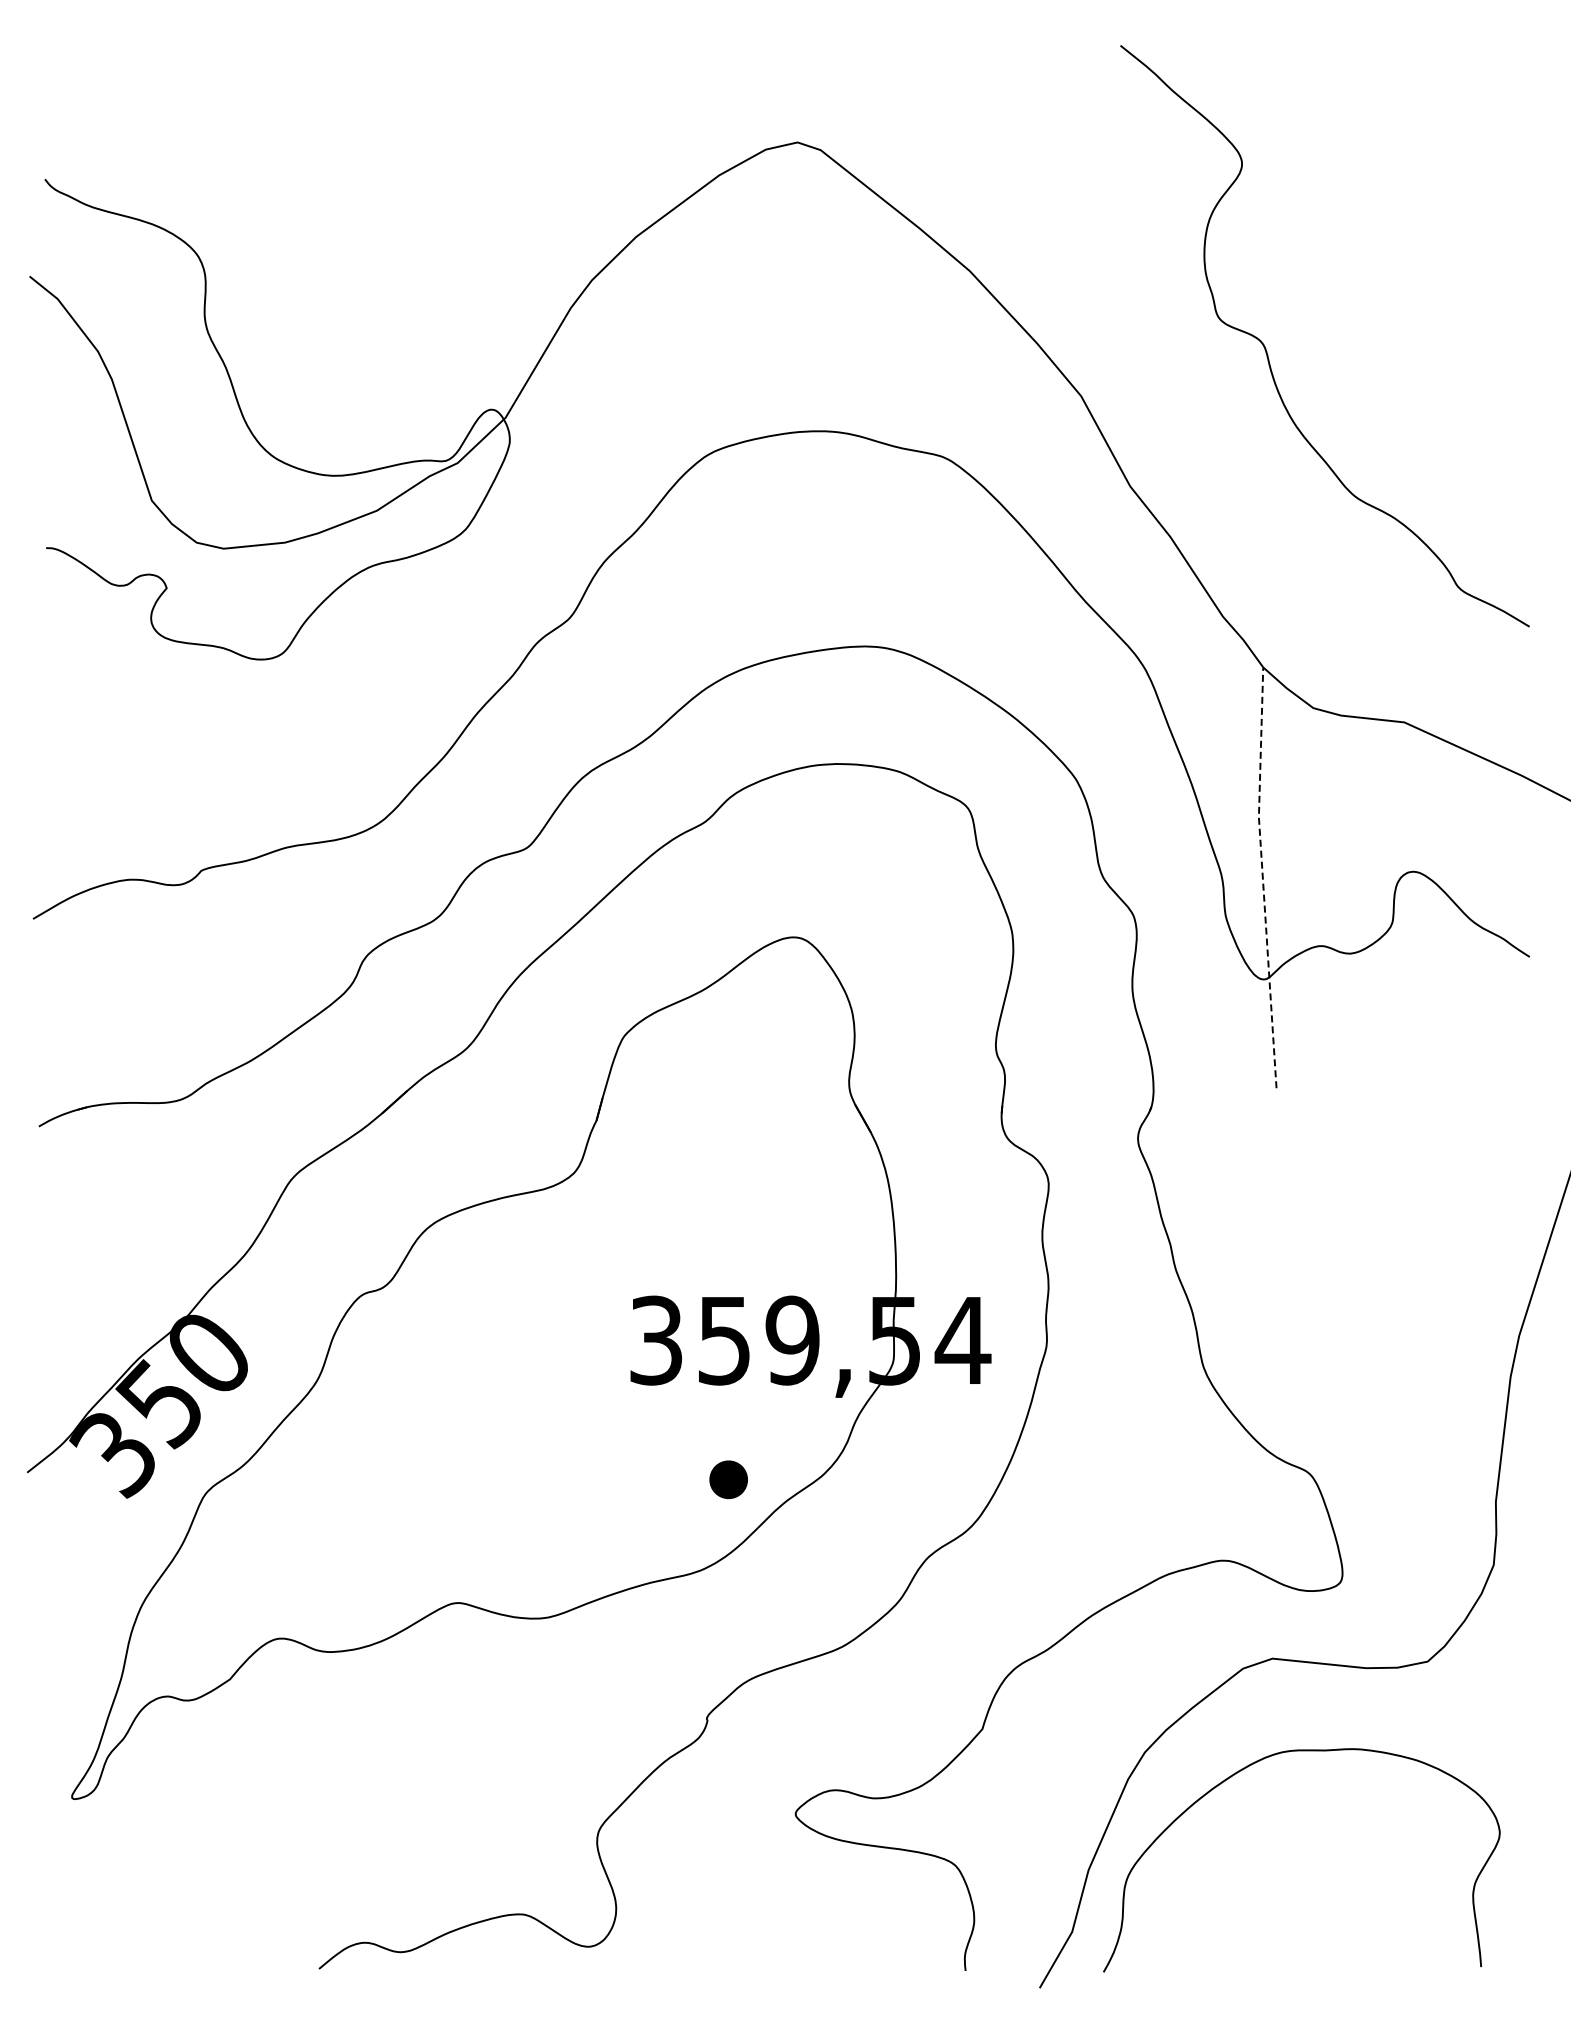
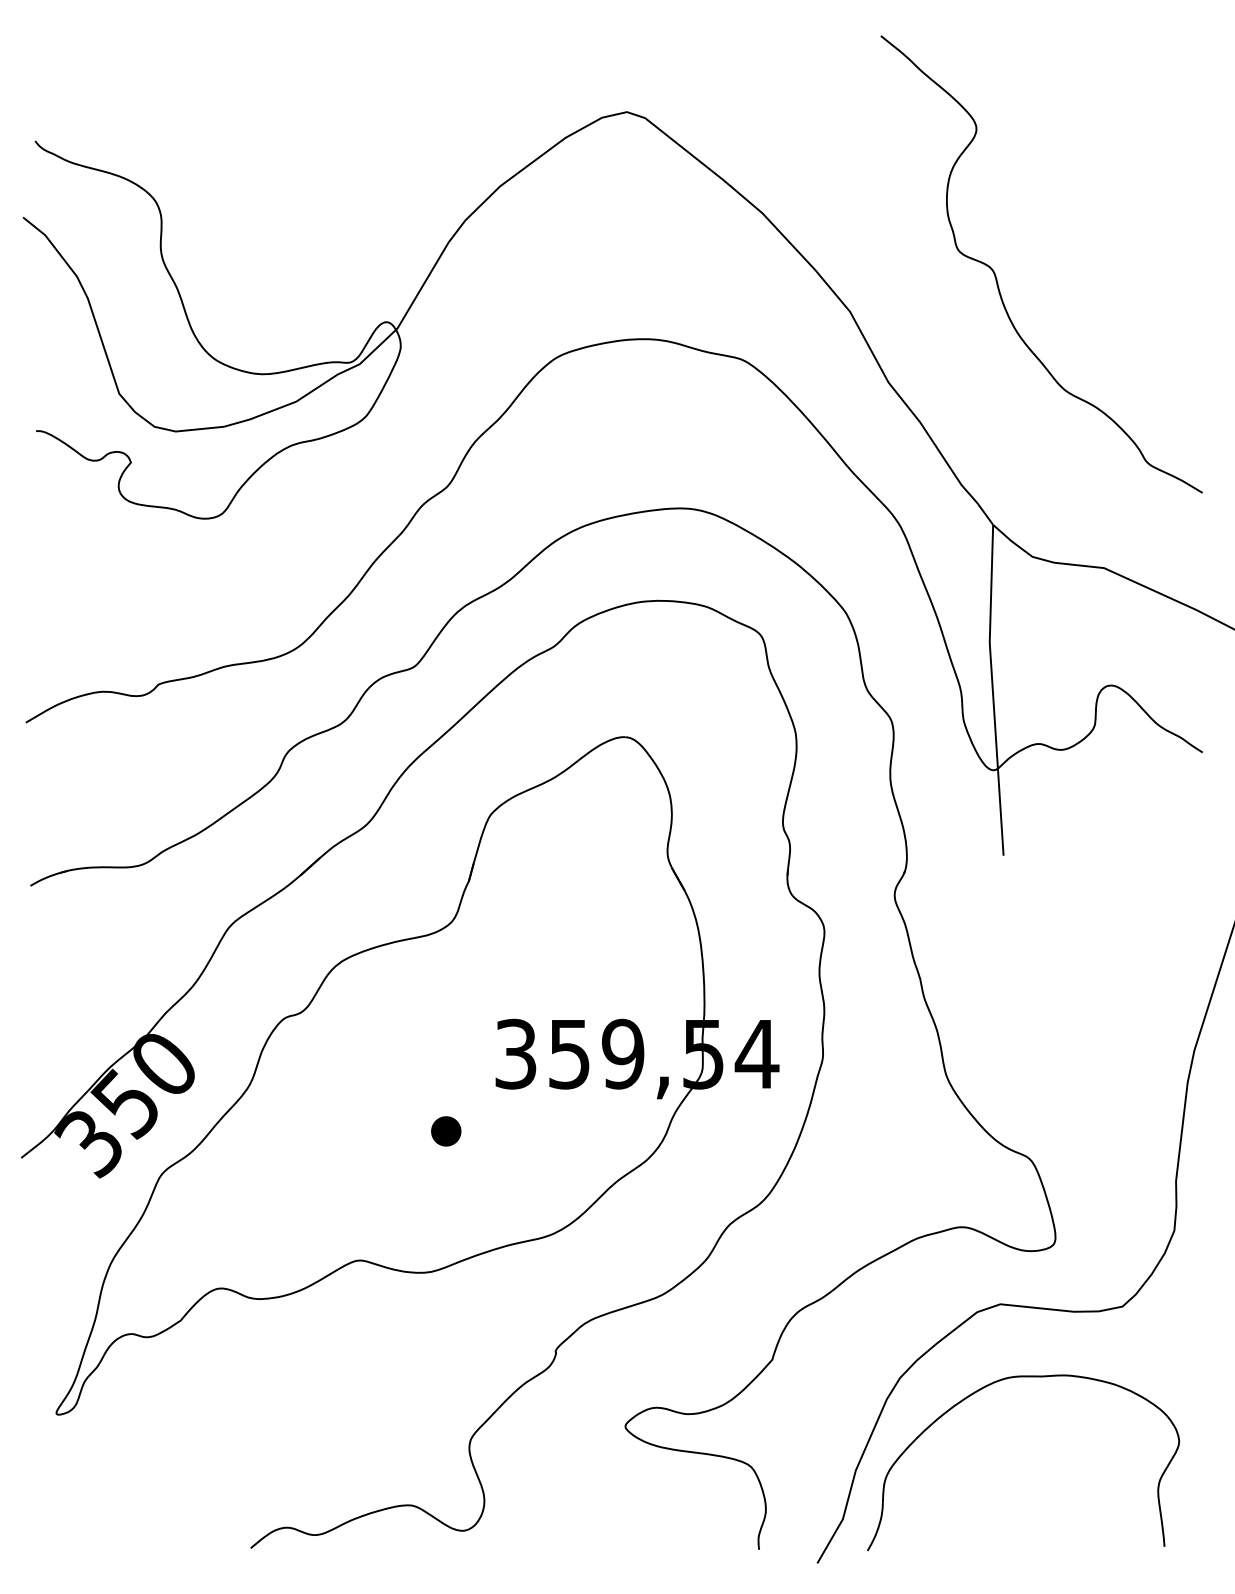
line: (1262, 877) -> (992, 690), dashed -> solid
part: (728, 1479) -> (446, 1131), moved

